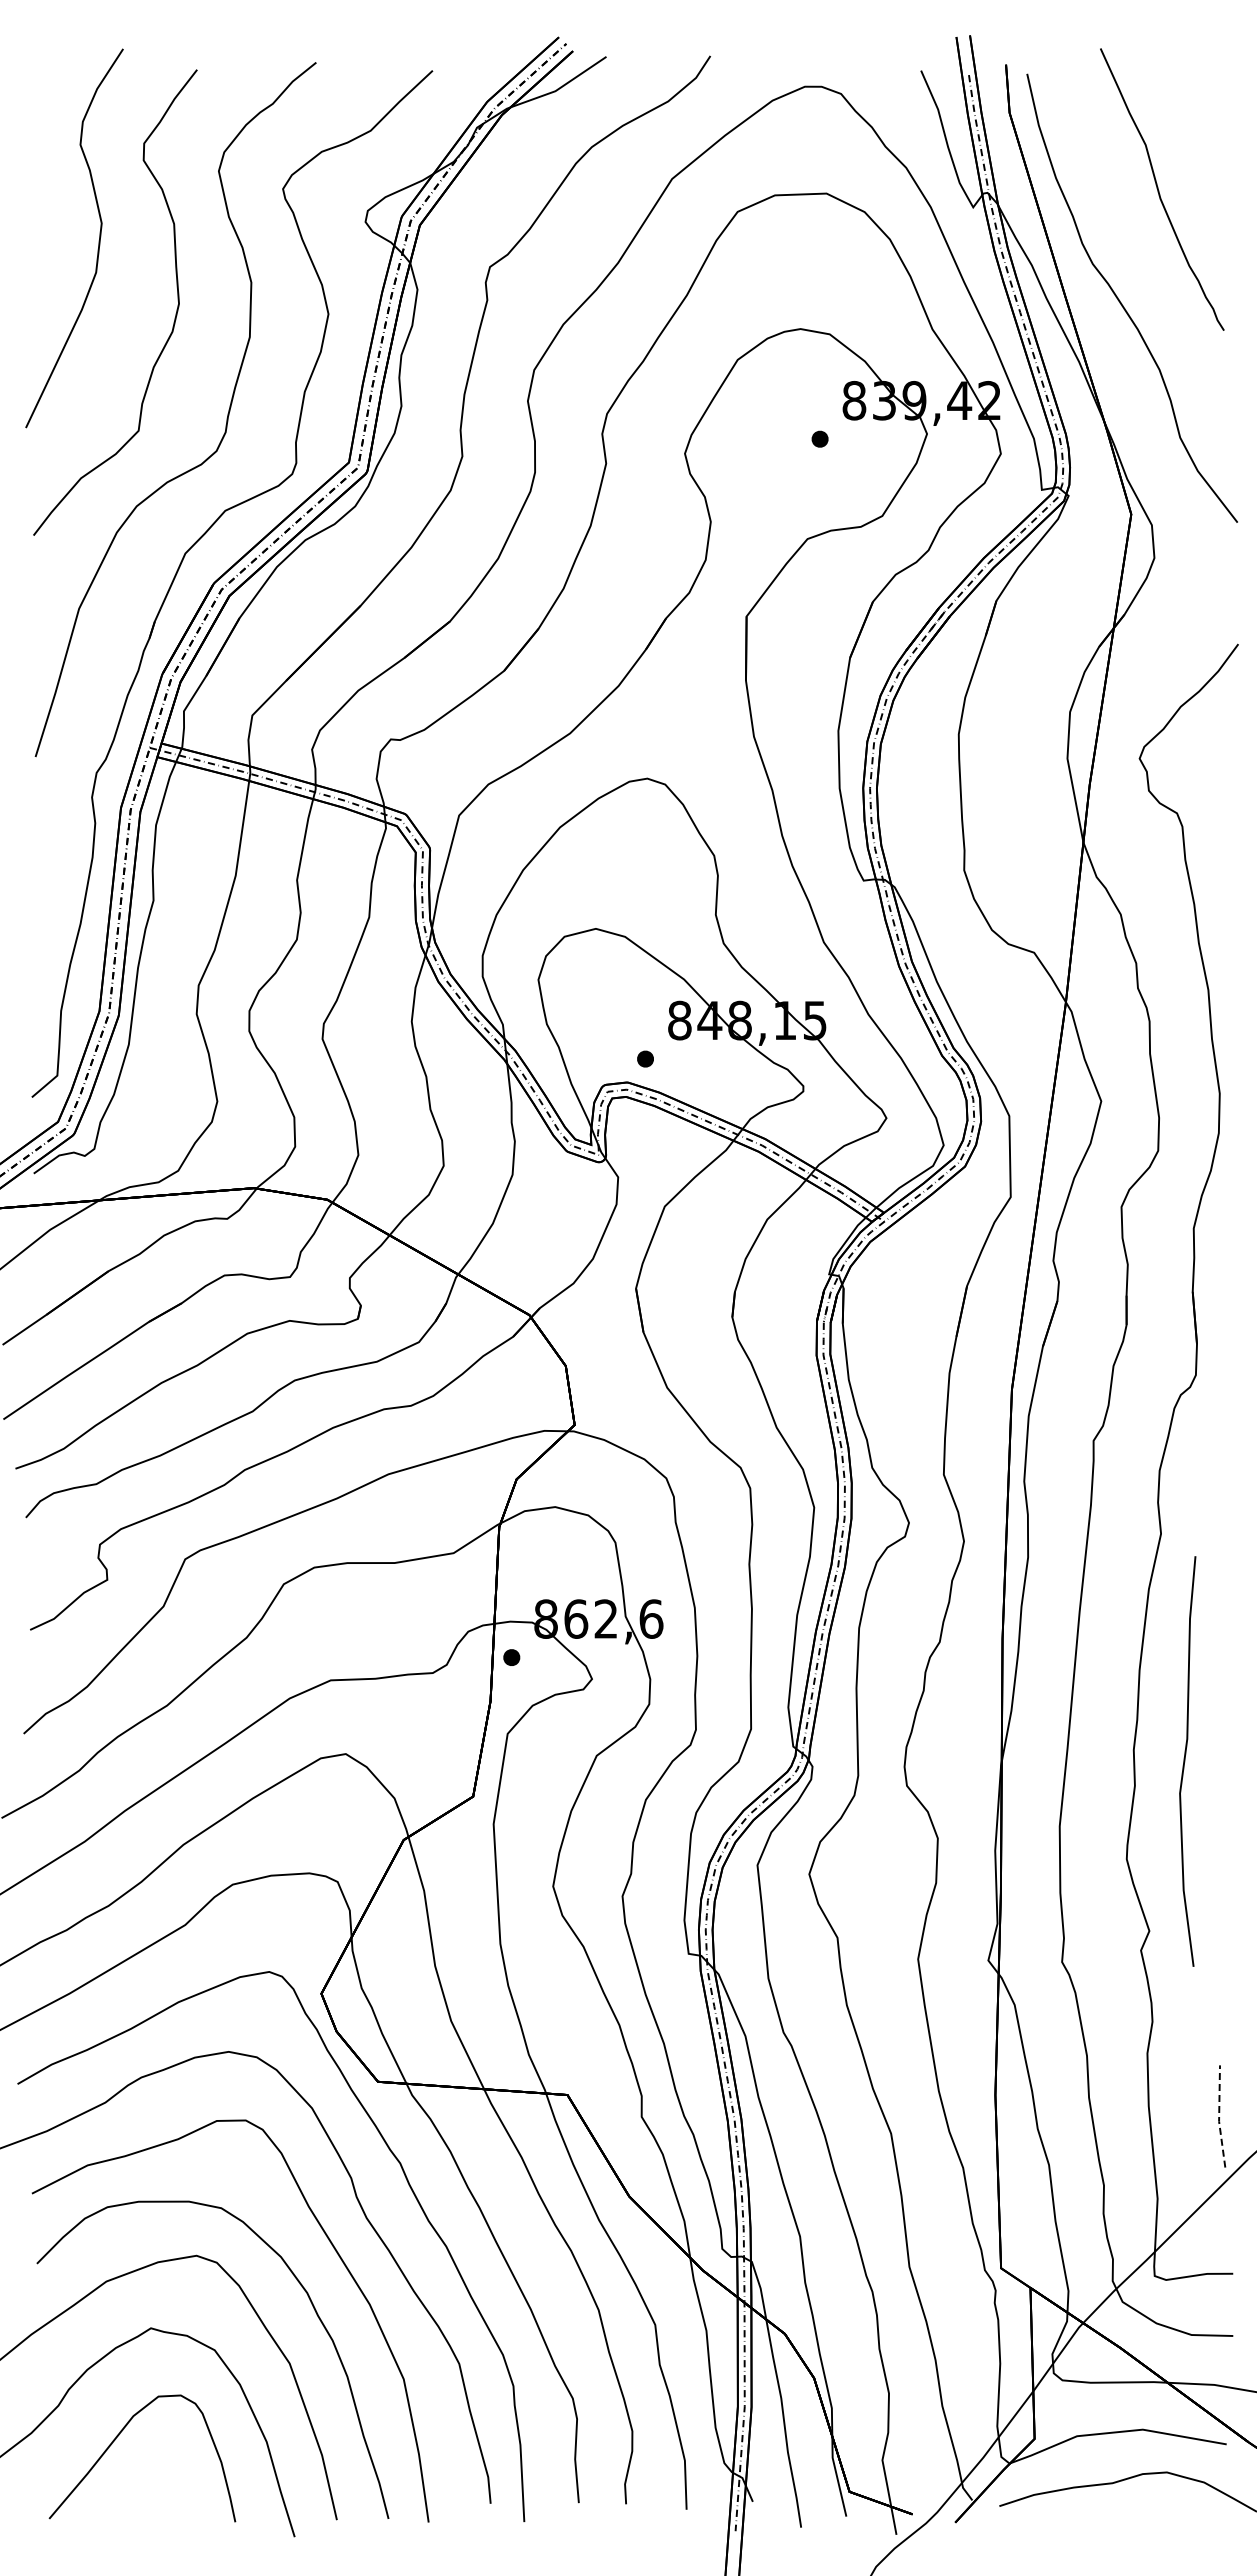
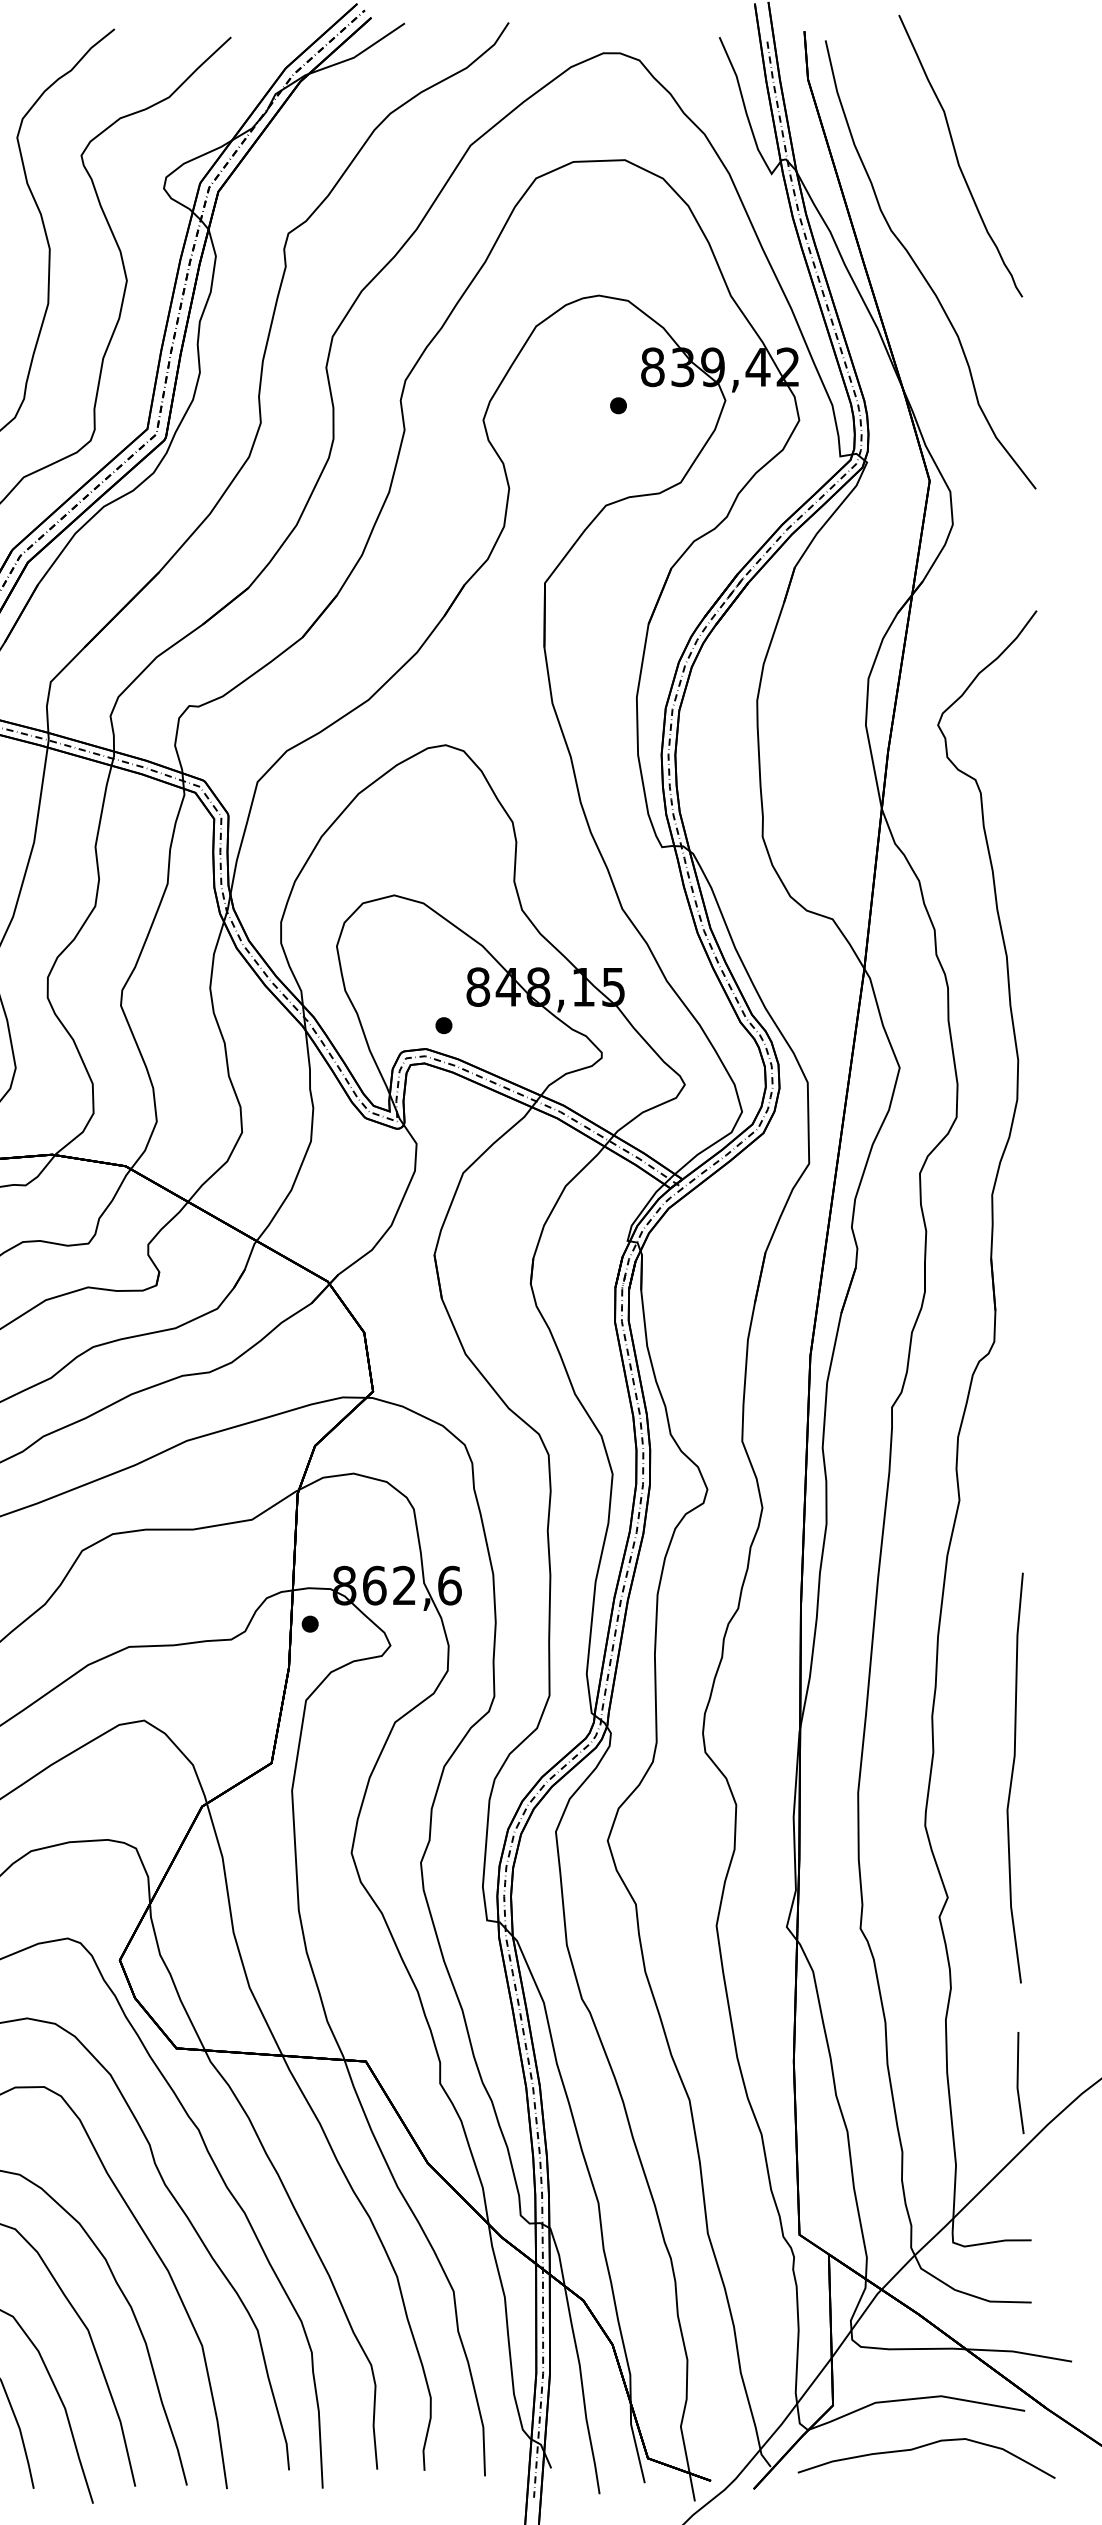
curve: (1185, 1761) -> (1012, 1778), moved
line: (1219, 2116) -> (1017, 2083), dashed -> solid

